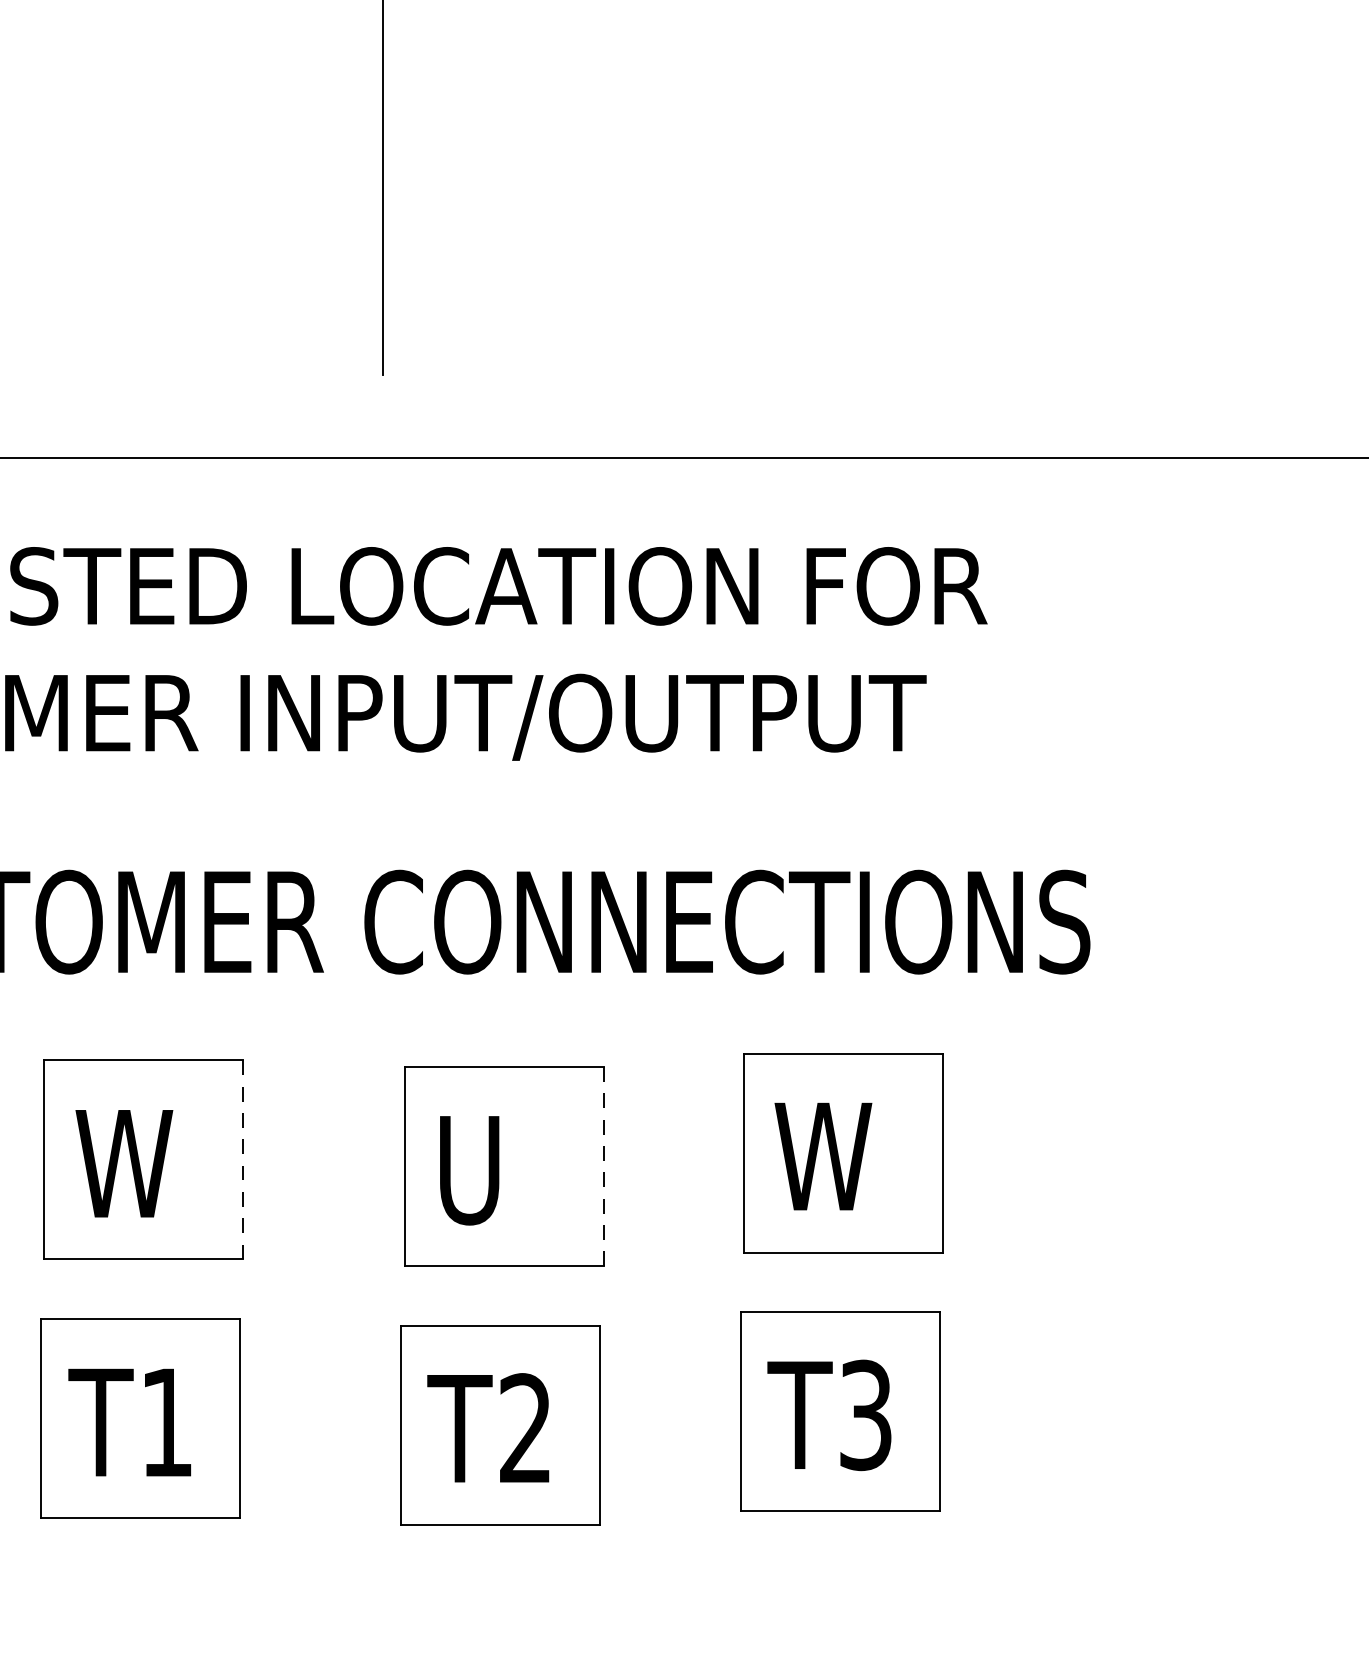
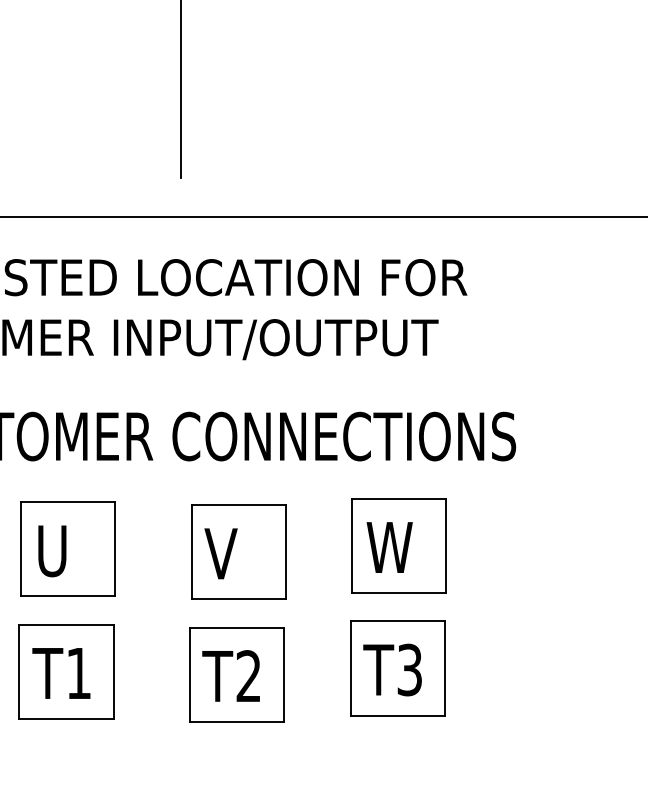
line: (244, 1158) -> (115, 548), dashed -> solid
text: (123, 1164) -> (58, 551), W -> U
line: (603, 1164) -> (285, 551), dashed -> solid
text: (465, 1171) -> (220, 554), U -> V

